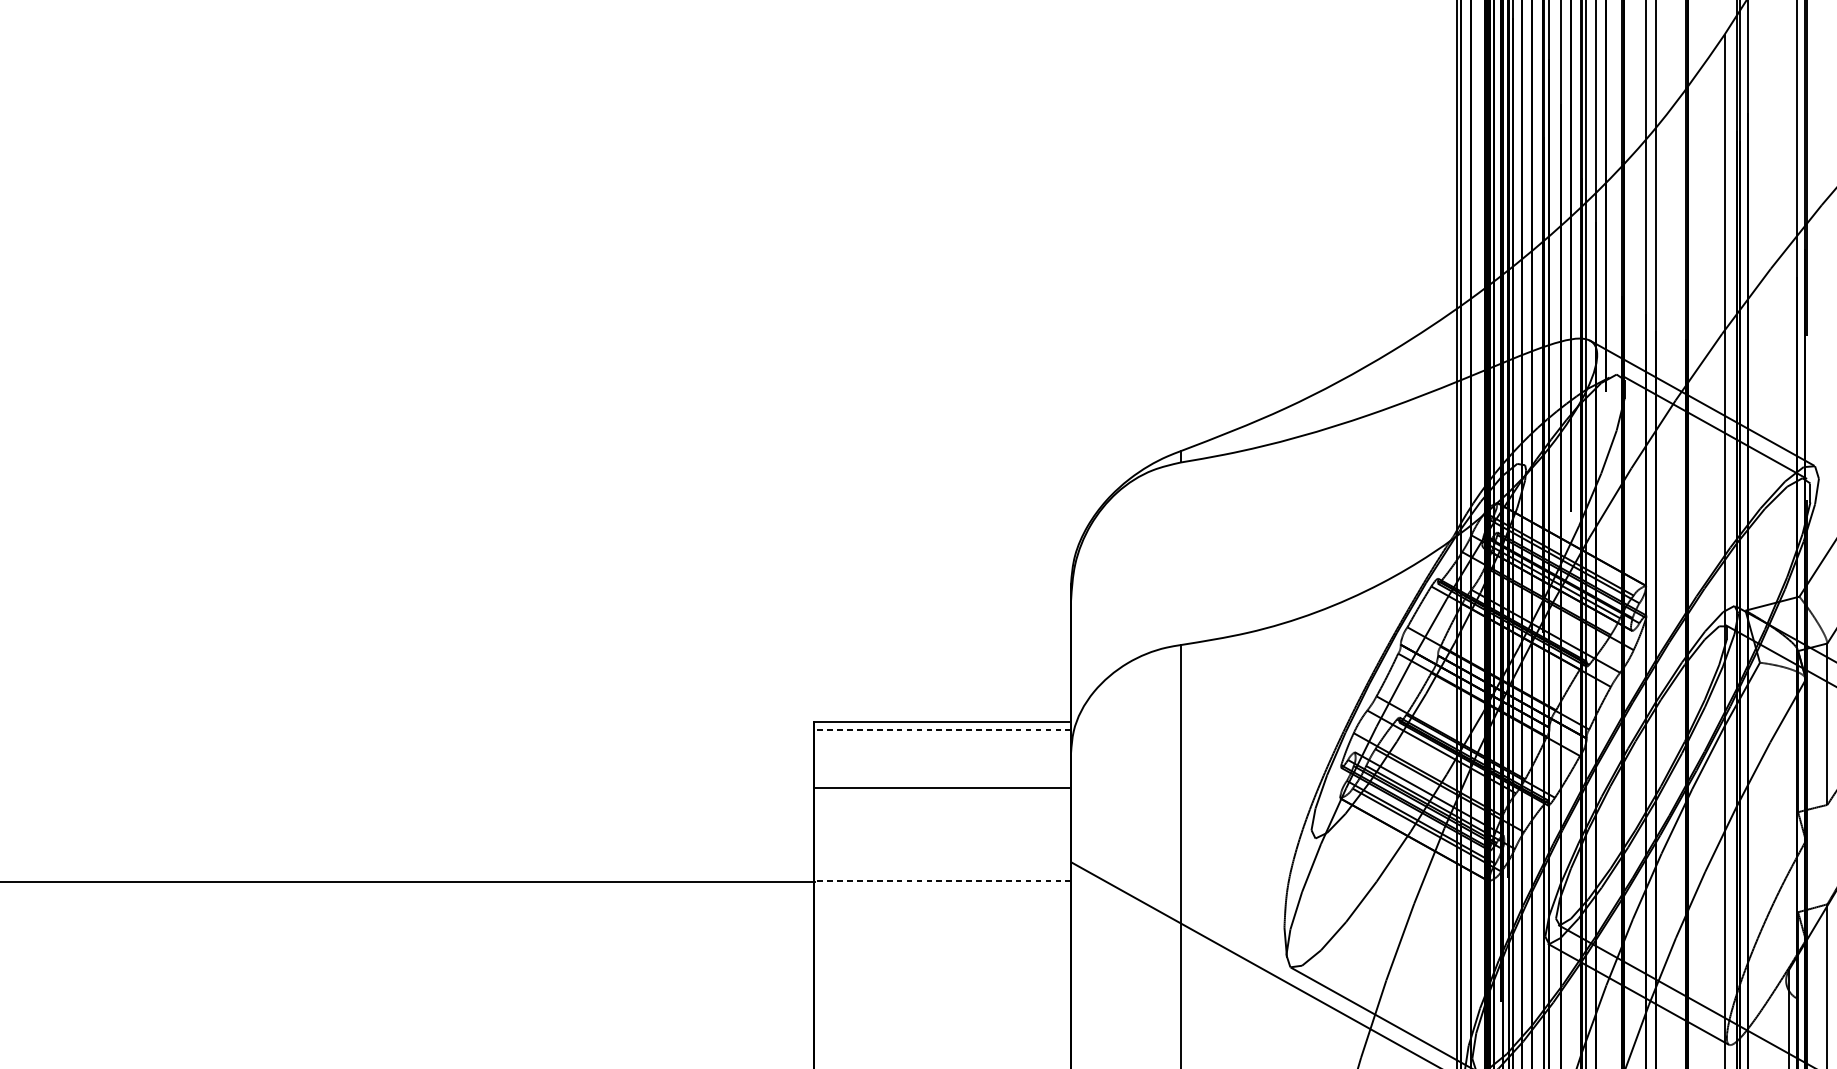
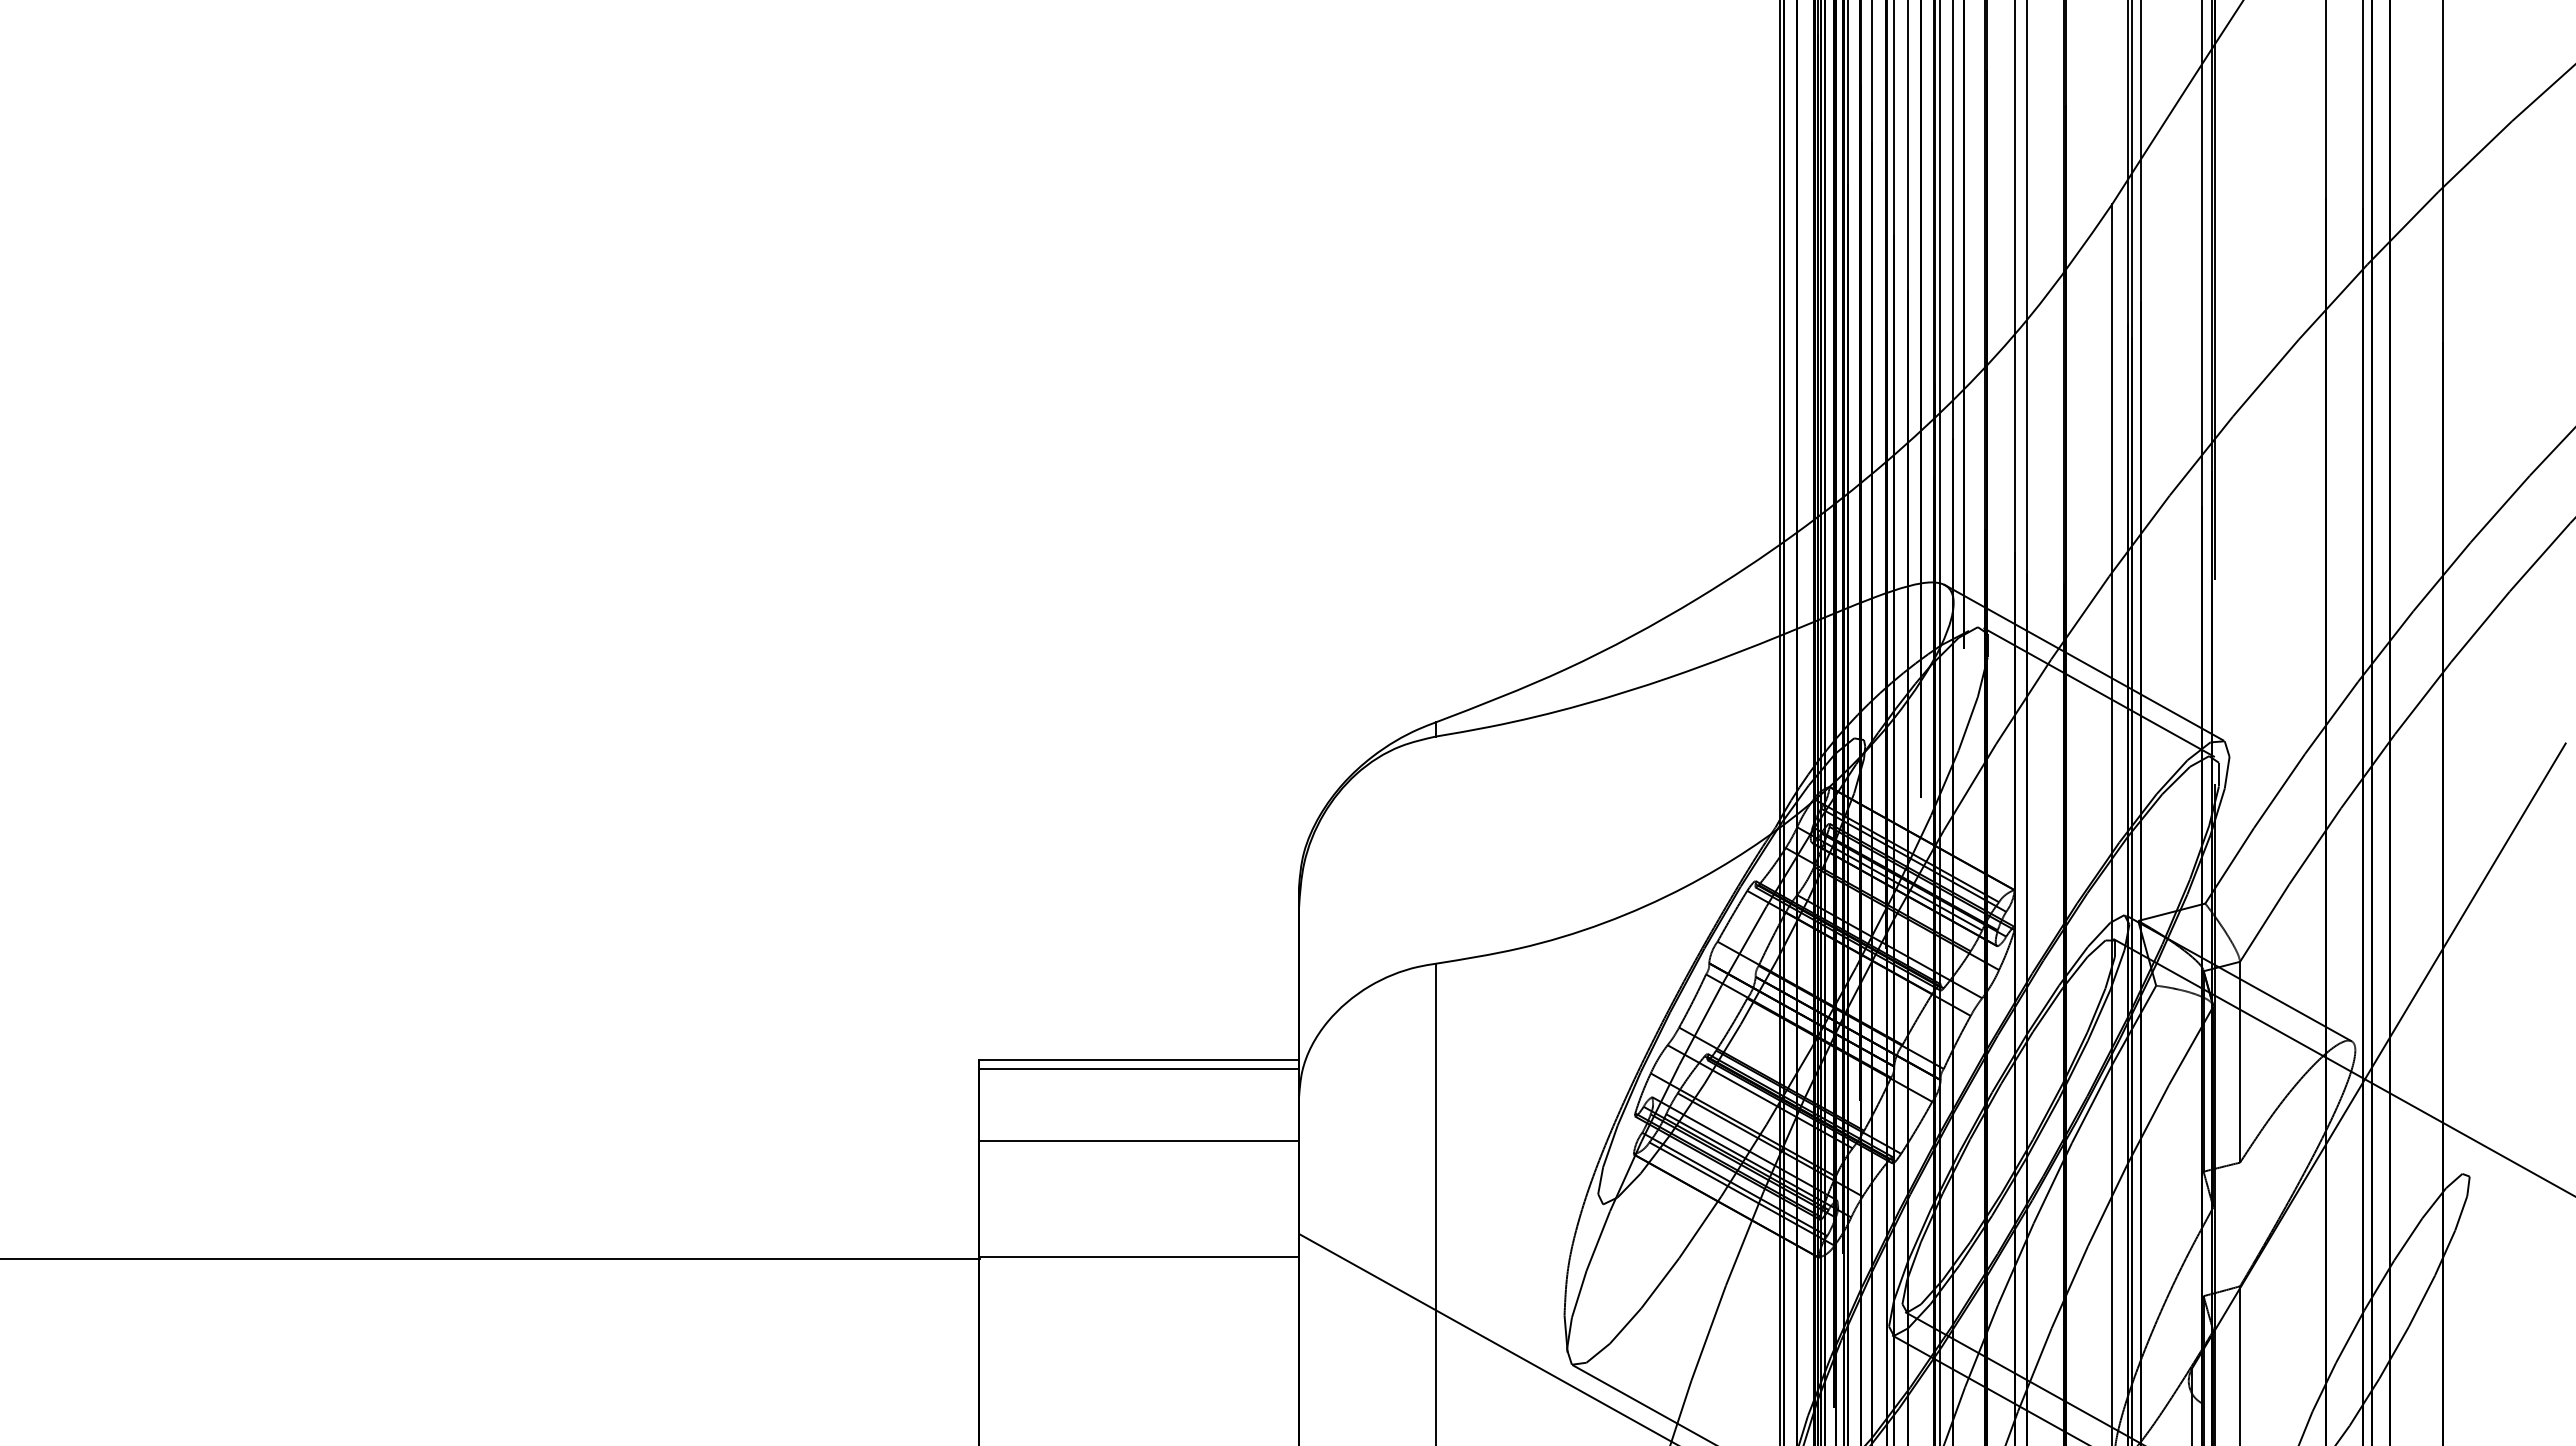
line: (942, 729) -> (1138, 1068), dashed -> solid
line: (942, 881) -> (1138, 1257), dashed -> solid

